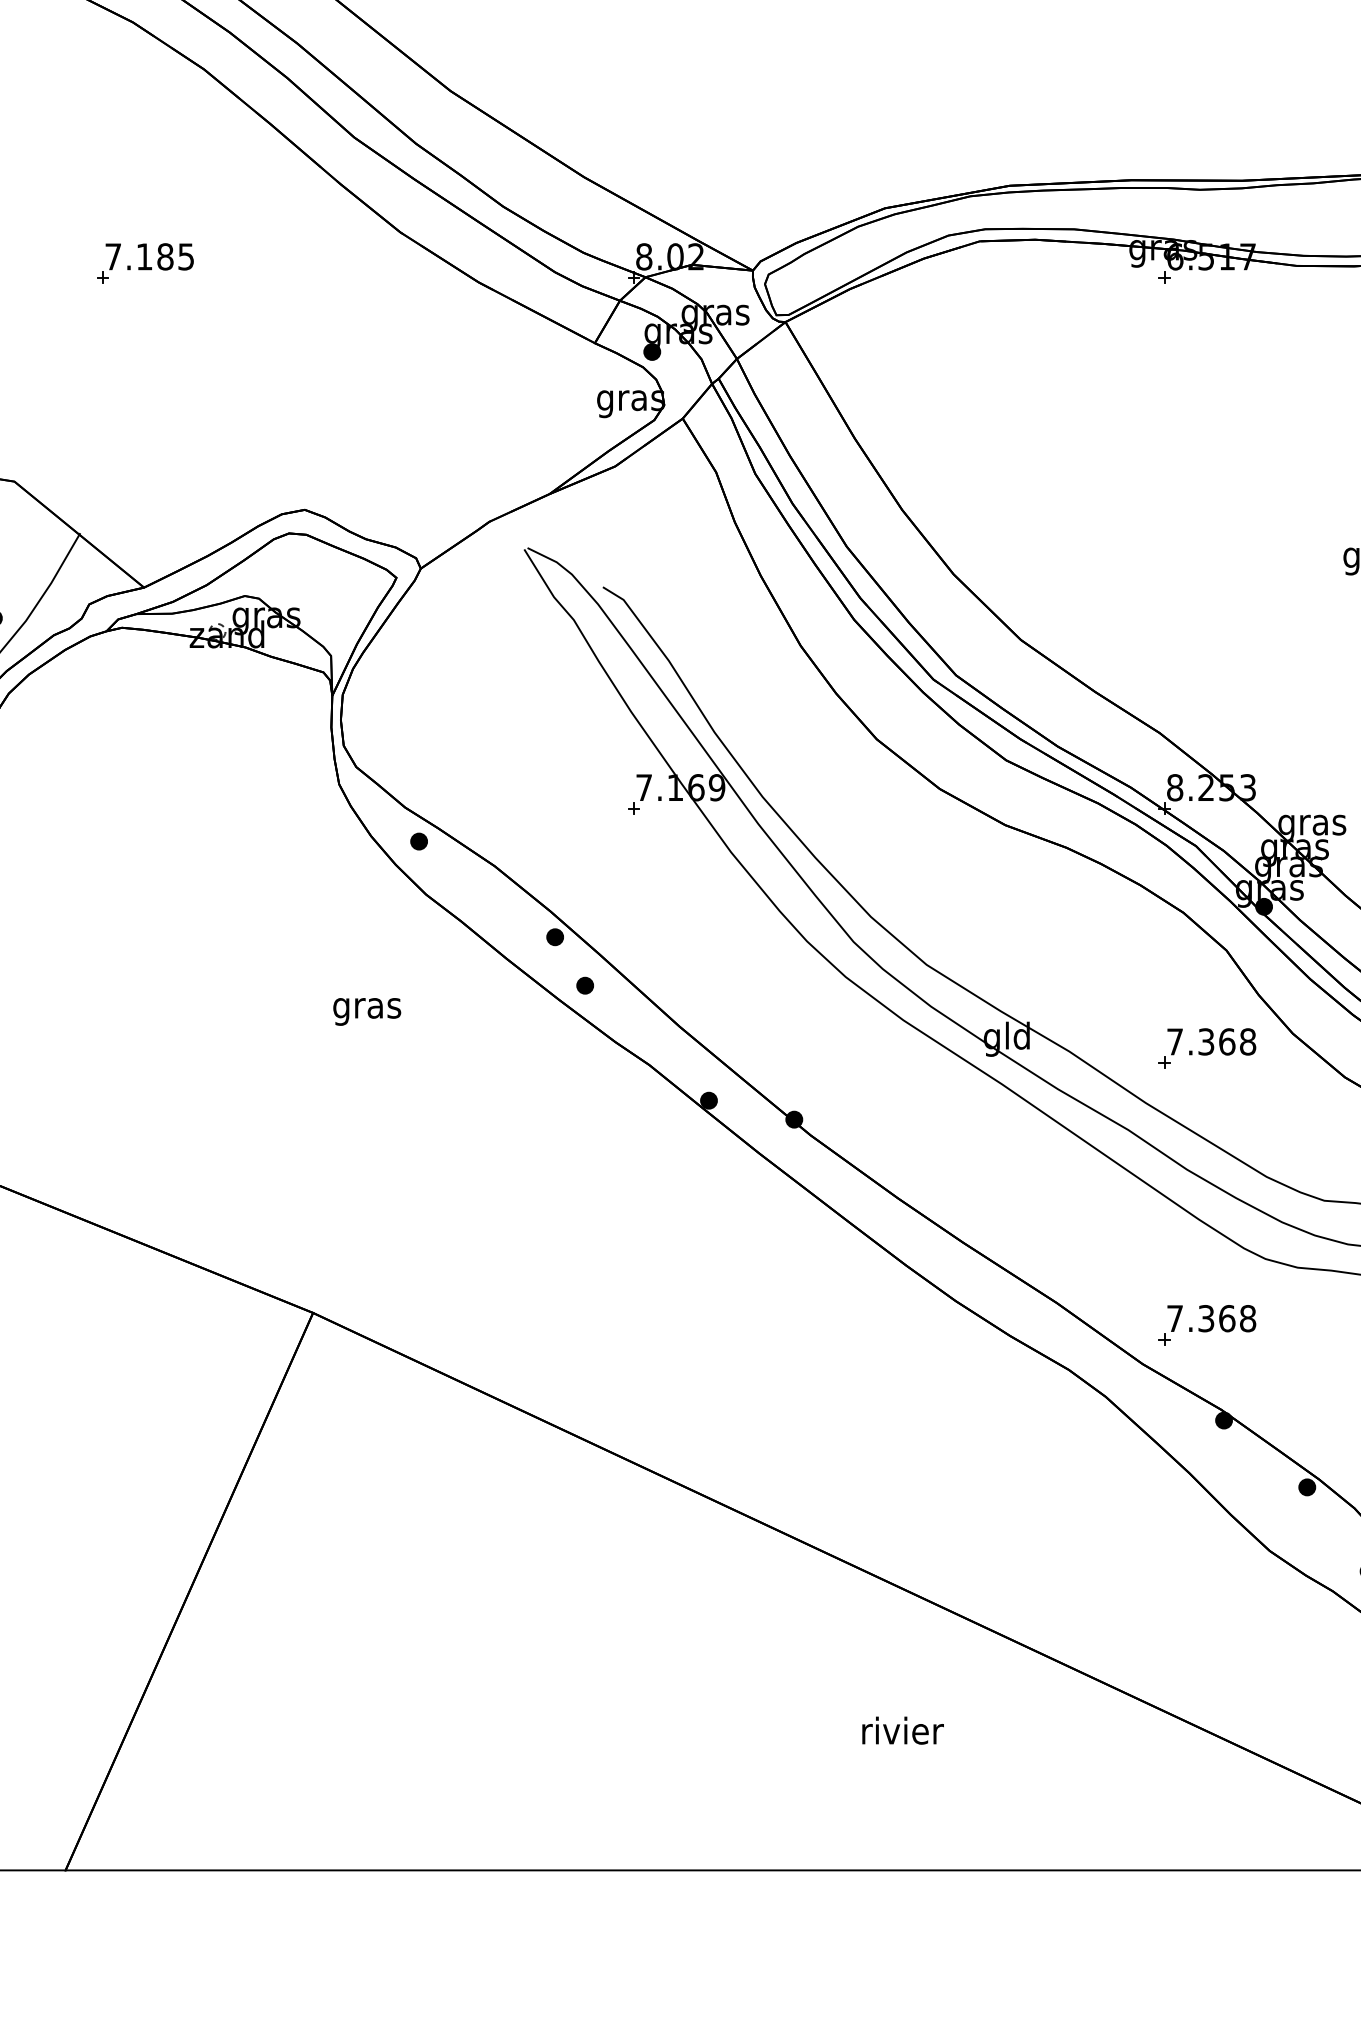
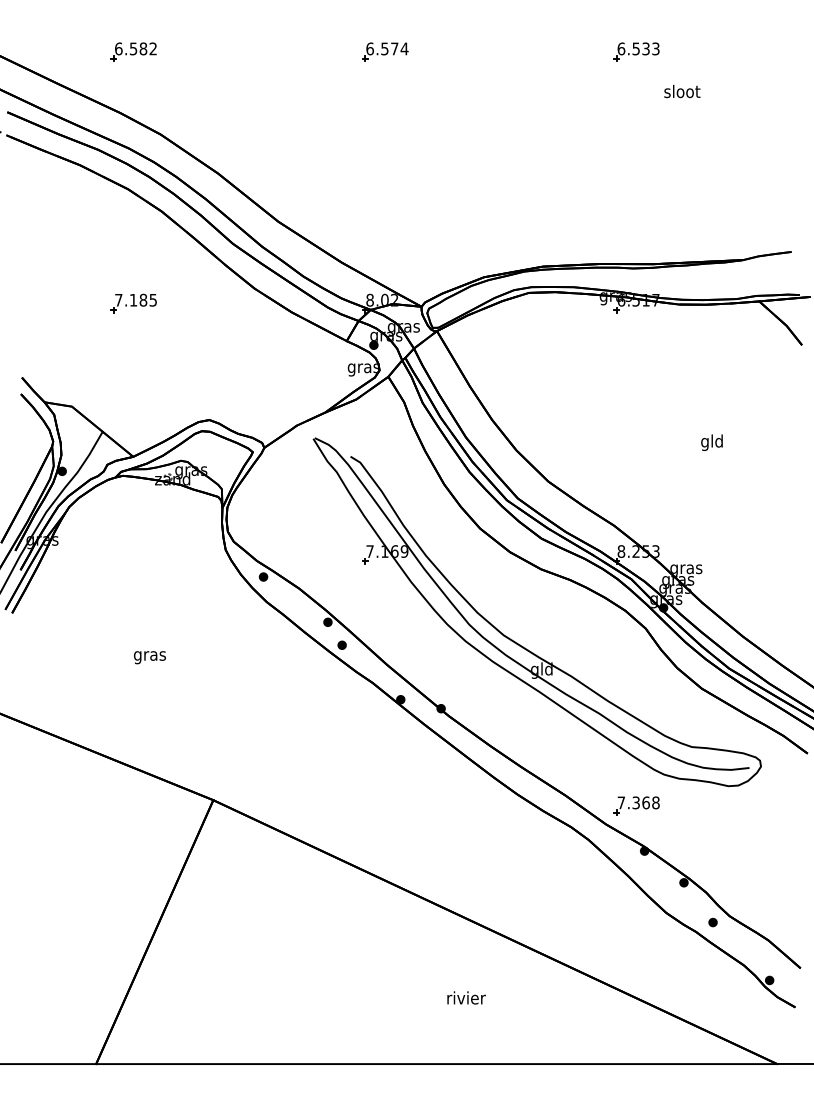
text: (366, 1011) -> (149, 657), moved
part: (1206, 1047) -> (636, 674), removed
text: (902, 1729) -> (466, 997), moved

